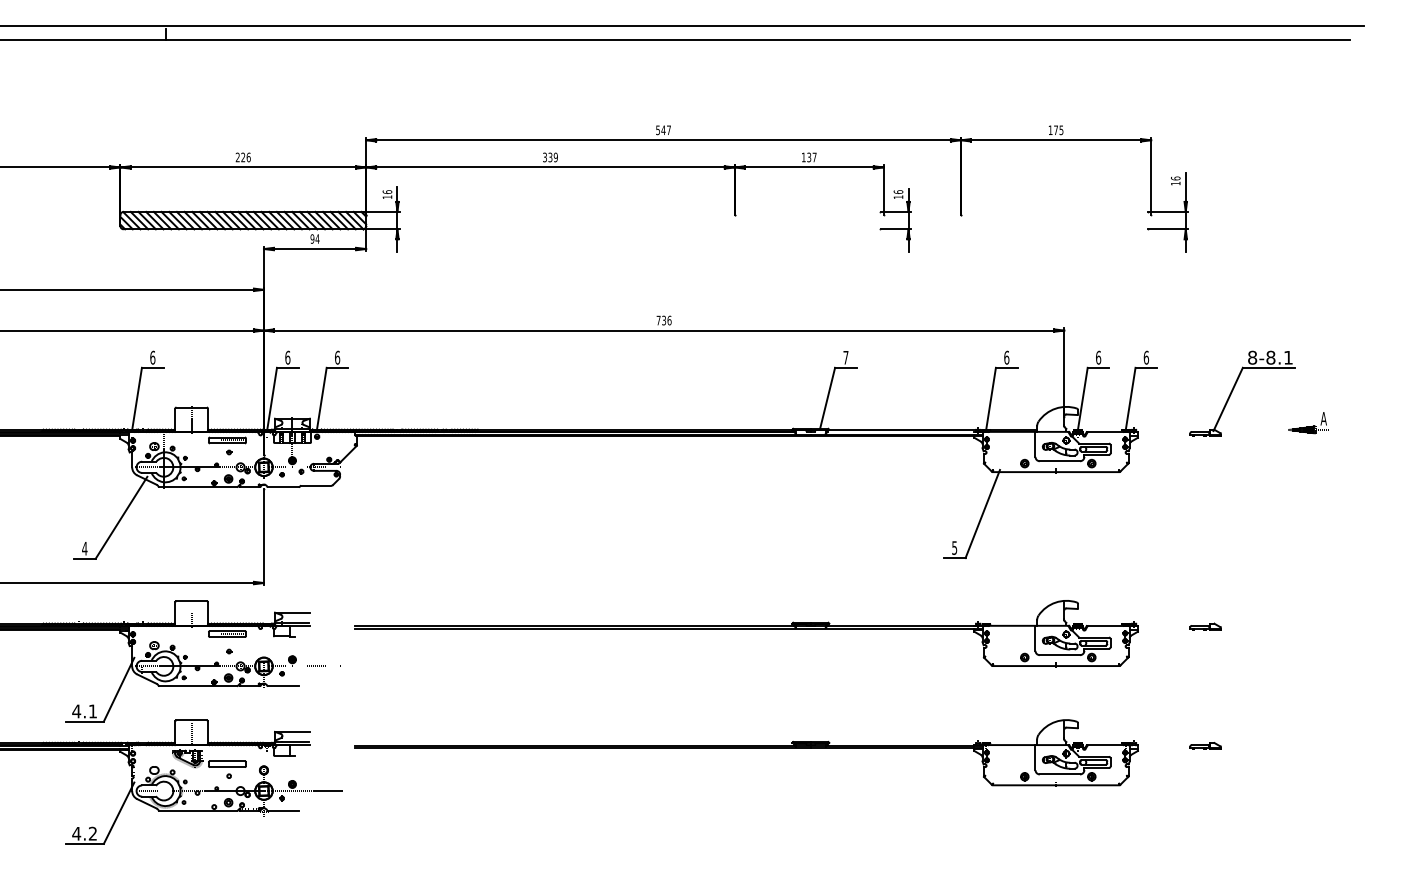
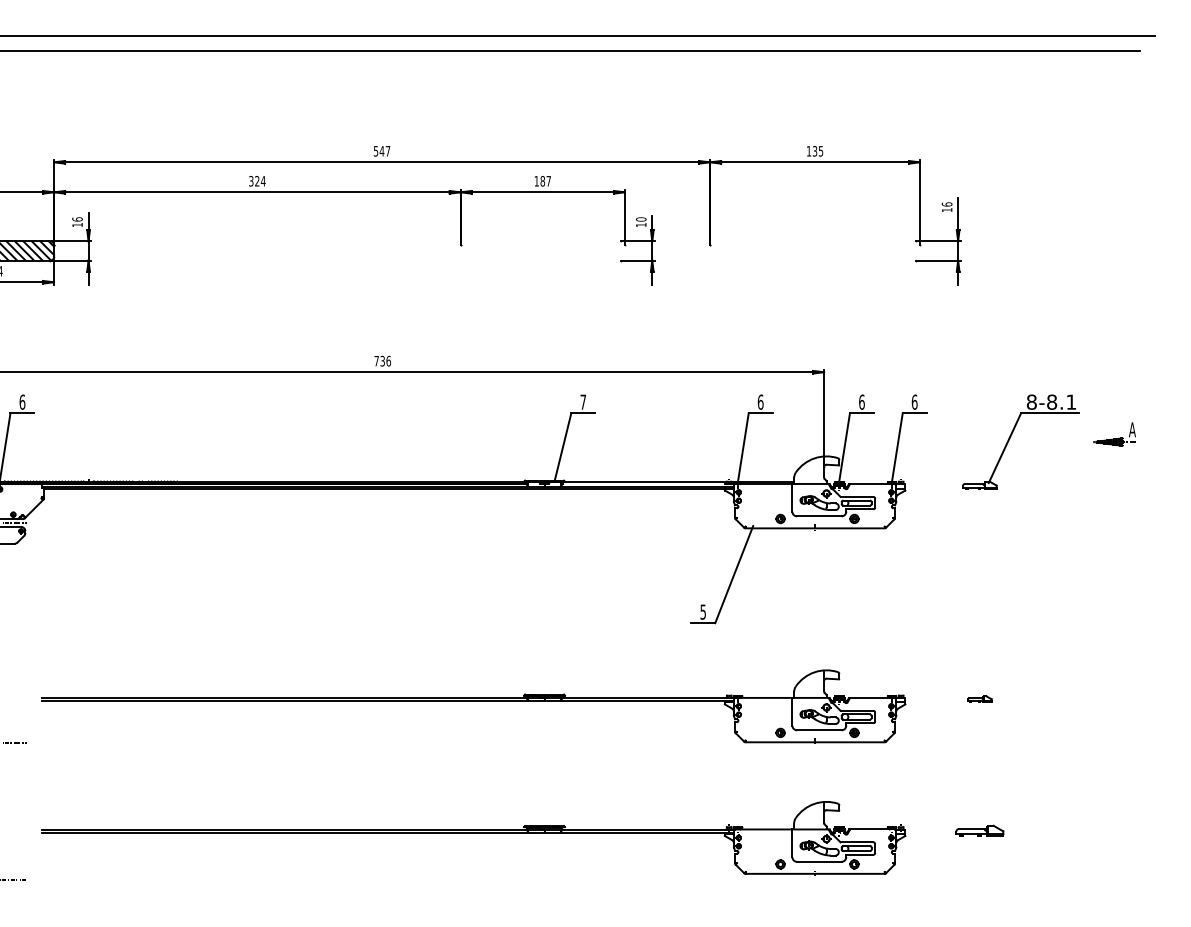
text: (1055, 130) -> (814, 151), 175 -> 135
text: (553, 157) -> (260, 181), 339 -> 324
text: (809, 157) -> (543, 181), 137 -> 187
text: (897, 191) -> (640, 218), 16 -> 10
part: (1308, 423) -> (1115, 435), moved
part: (1205, 626) -> (979, 698), size x0.7
part: (1205, 745) -> (979, 829), size x1.4

